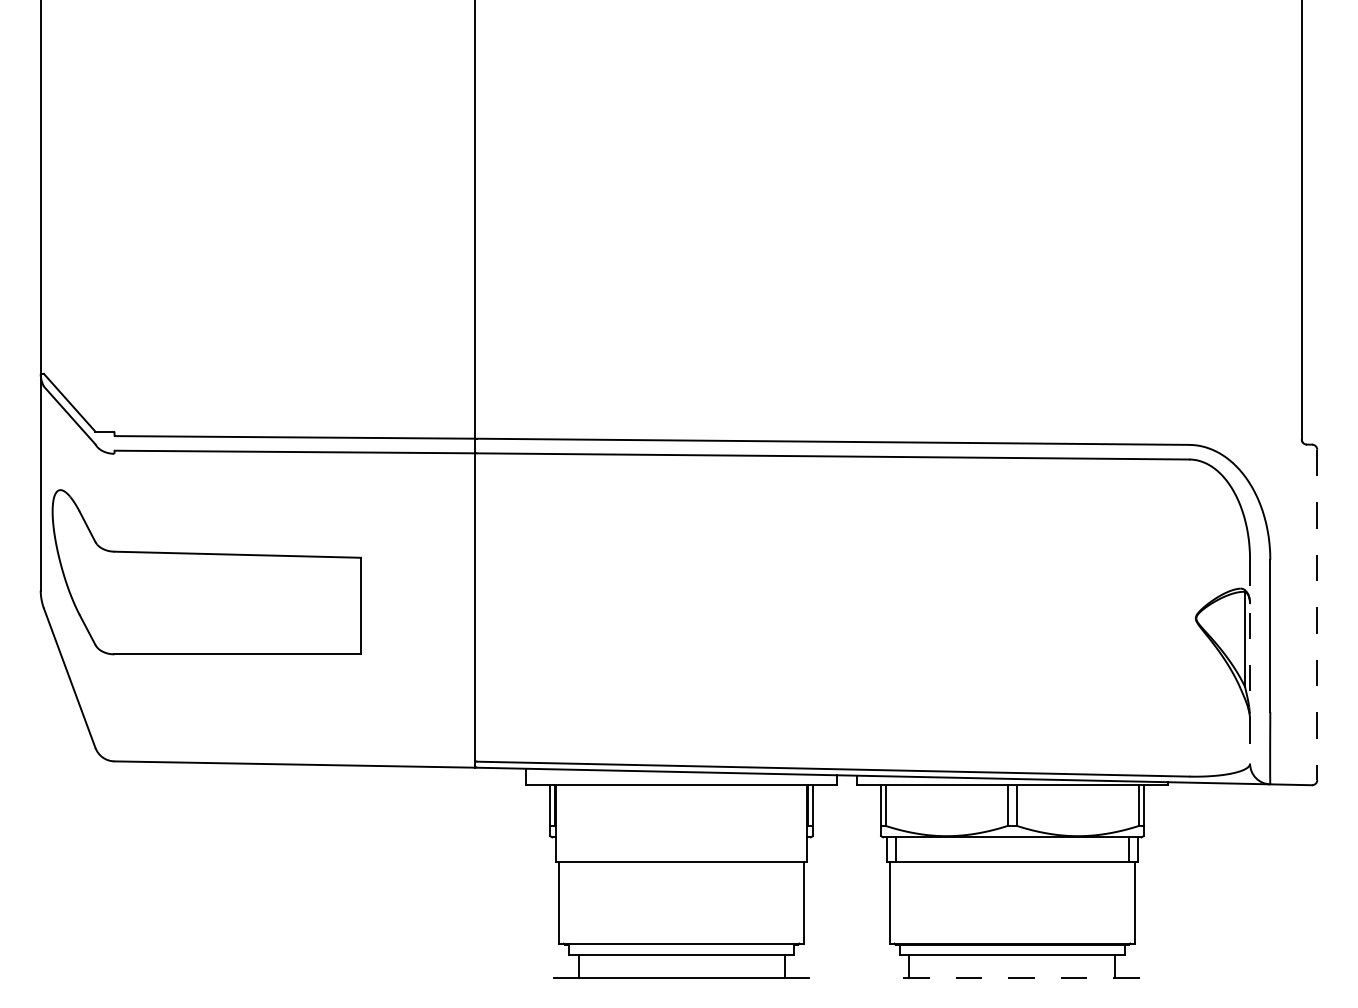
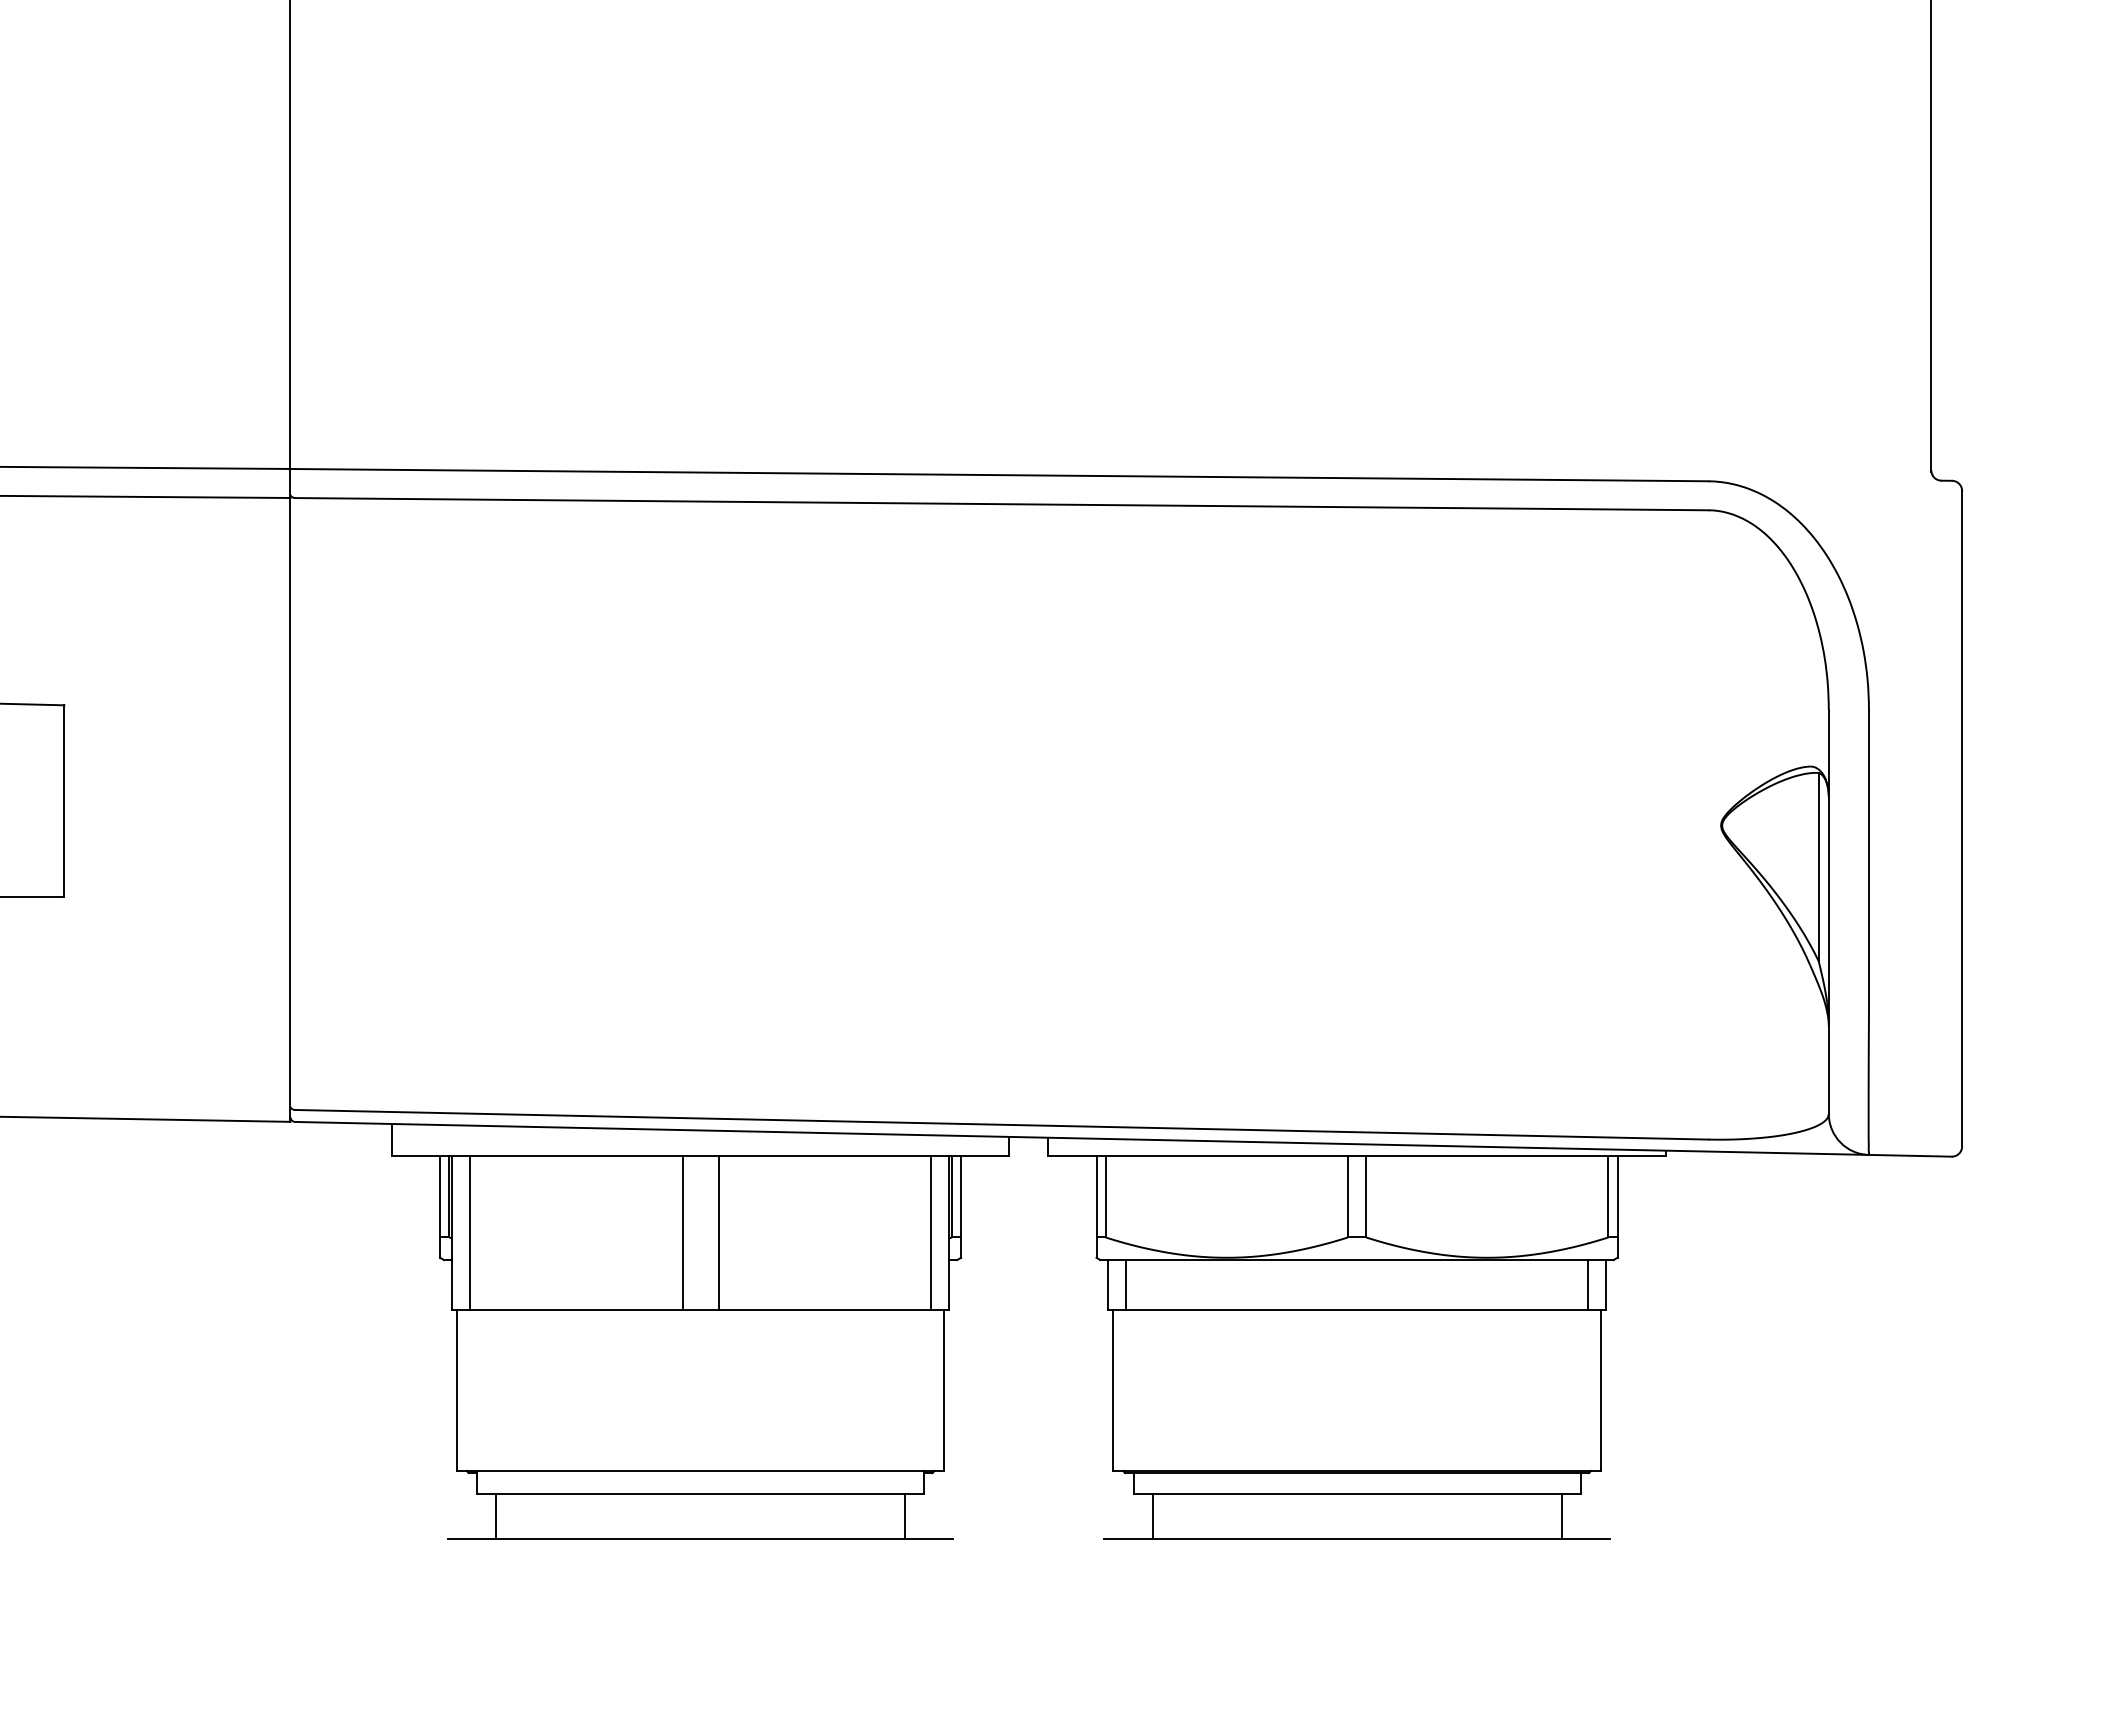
line: (1317, 615) -> (1962, 819), dashed -> solid
line: (1250, 661) -> (1829, 911), dashed -> solid
line: (565, 823) -> (470, 1232), added
line: (672, 823) -> (682, 1232), added
line: (690, 823) -> (718, 1232), added
line: (797, 823) -> (930, 1232), added
line: (1011, 977) -> (1355, 1538), dashed -> solid

